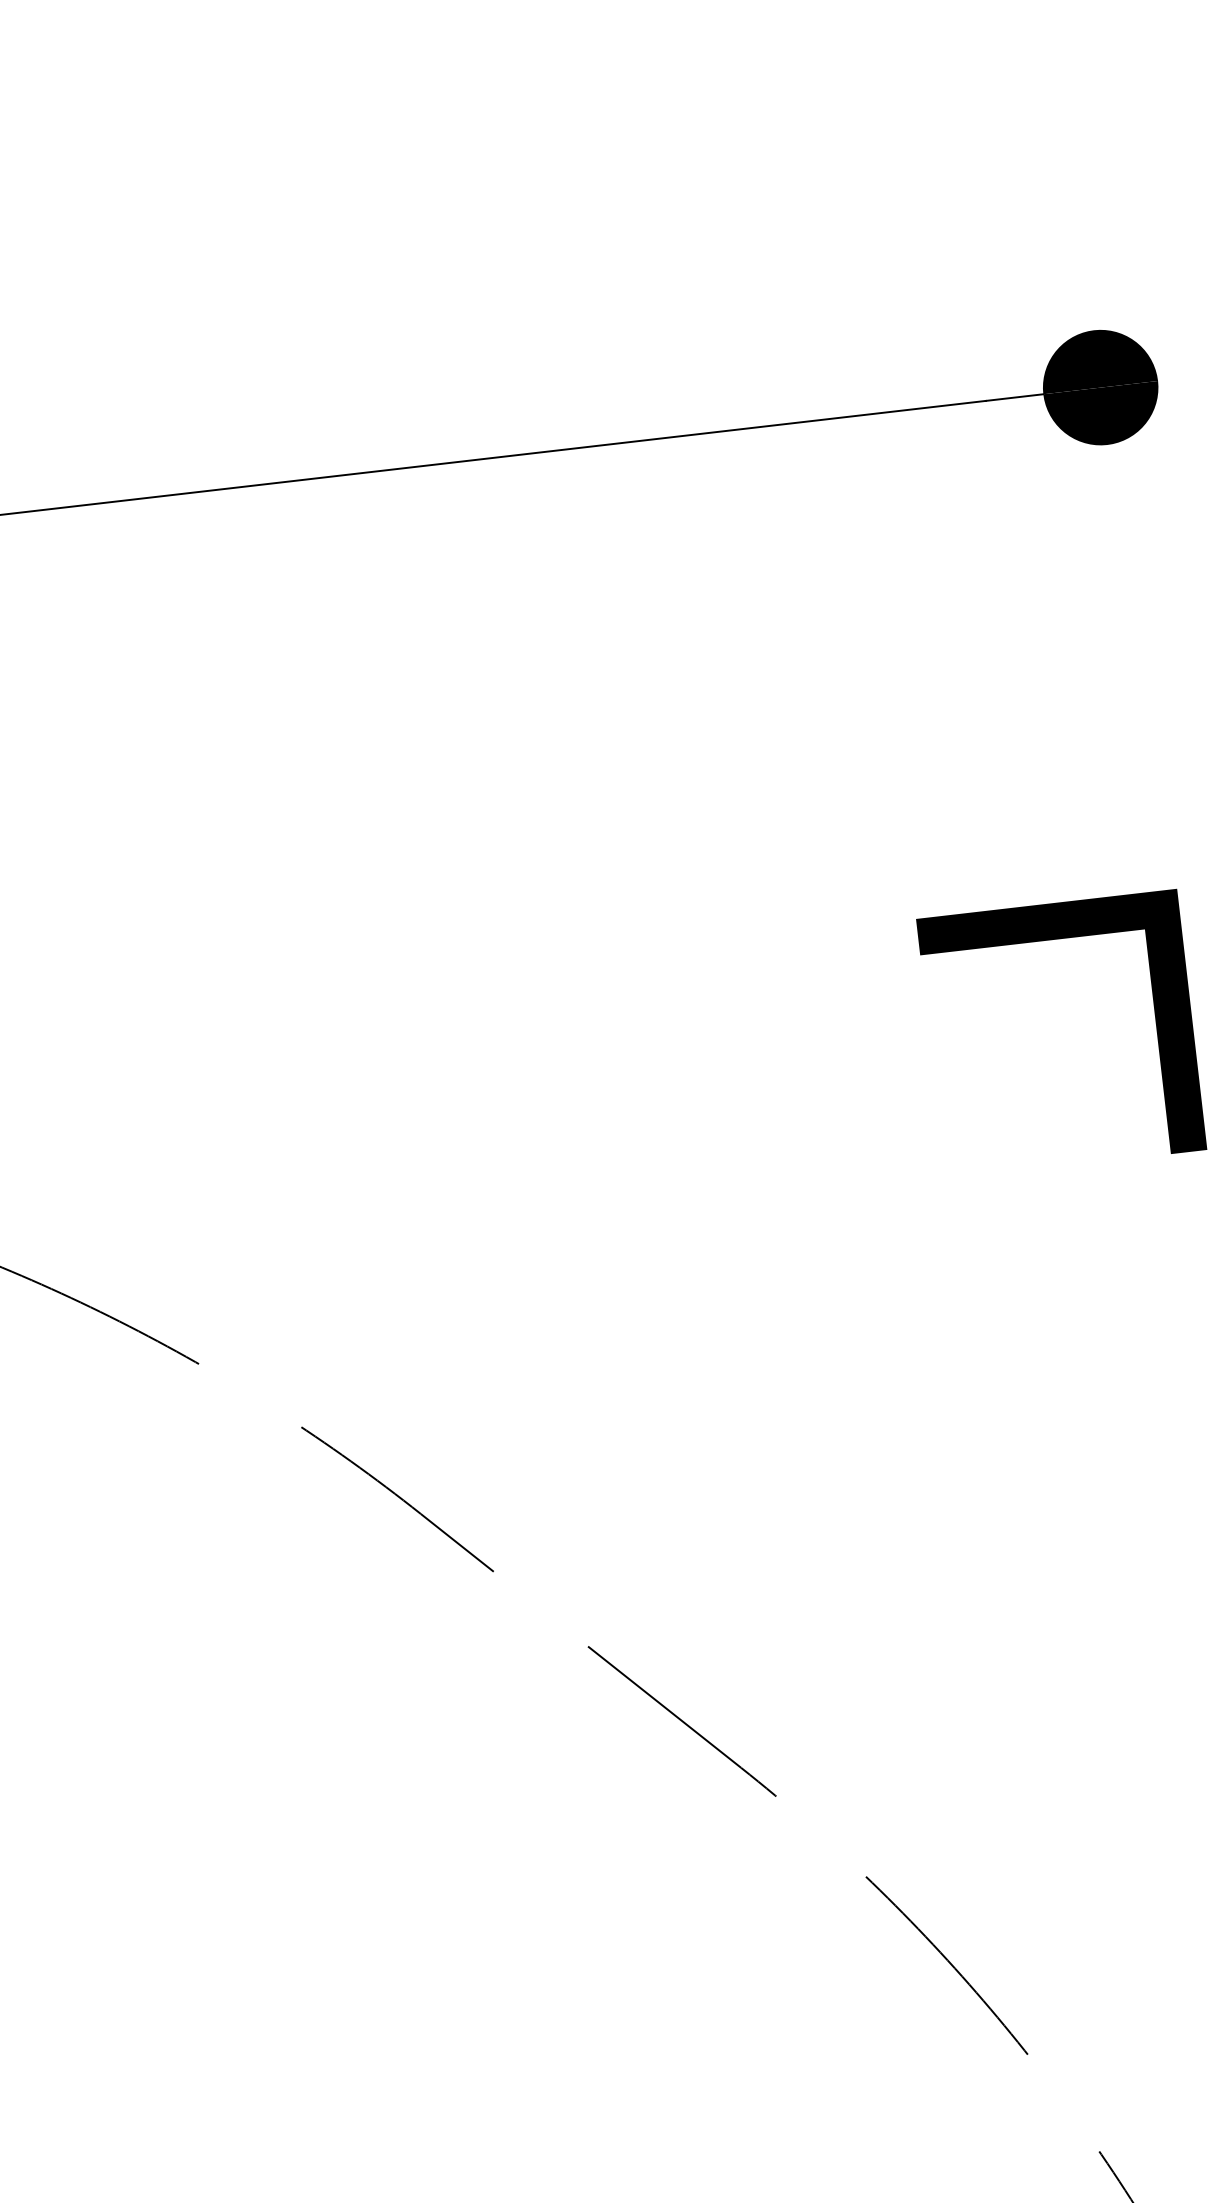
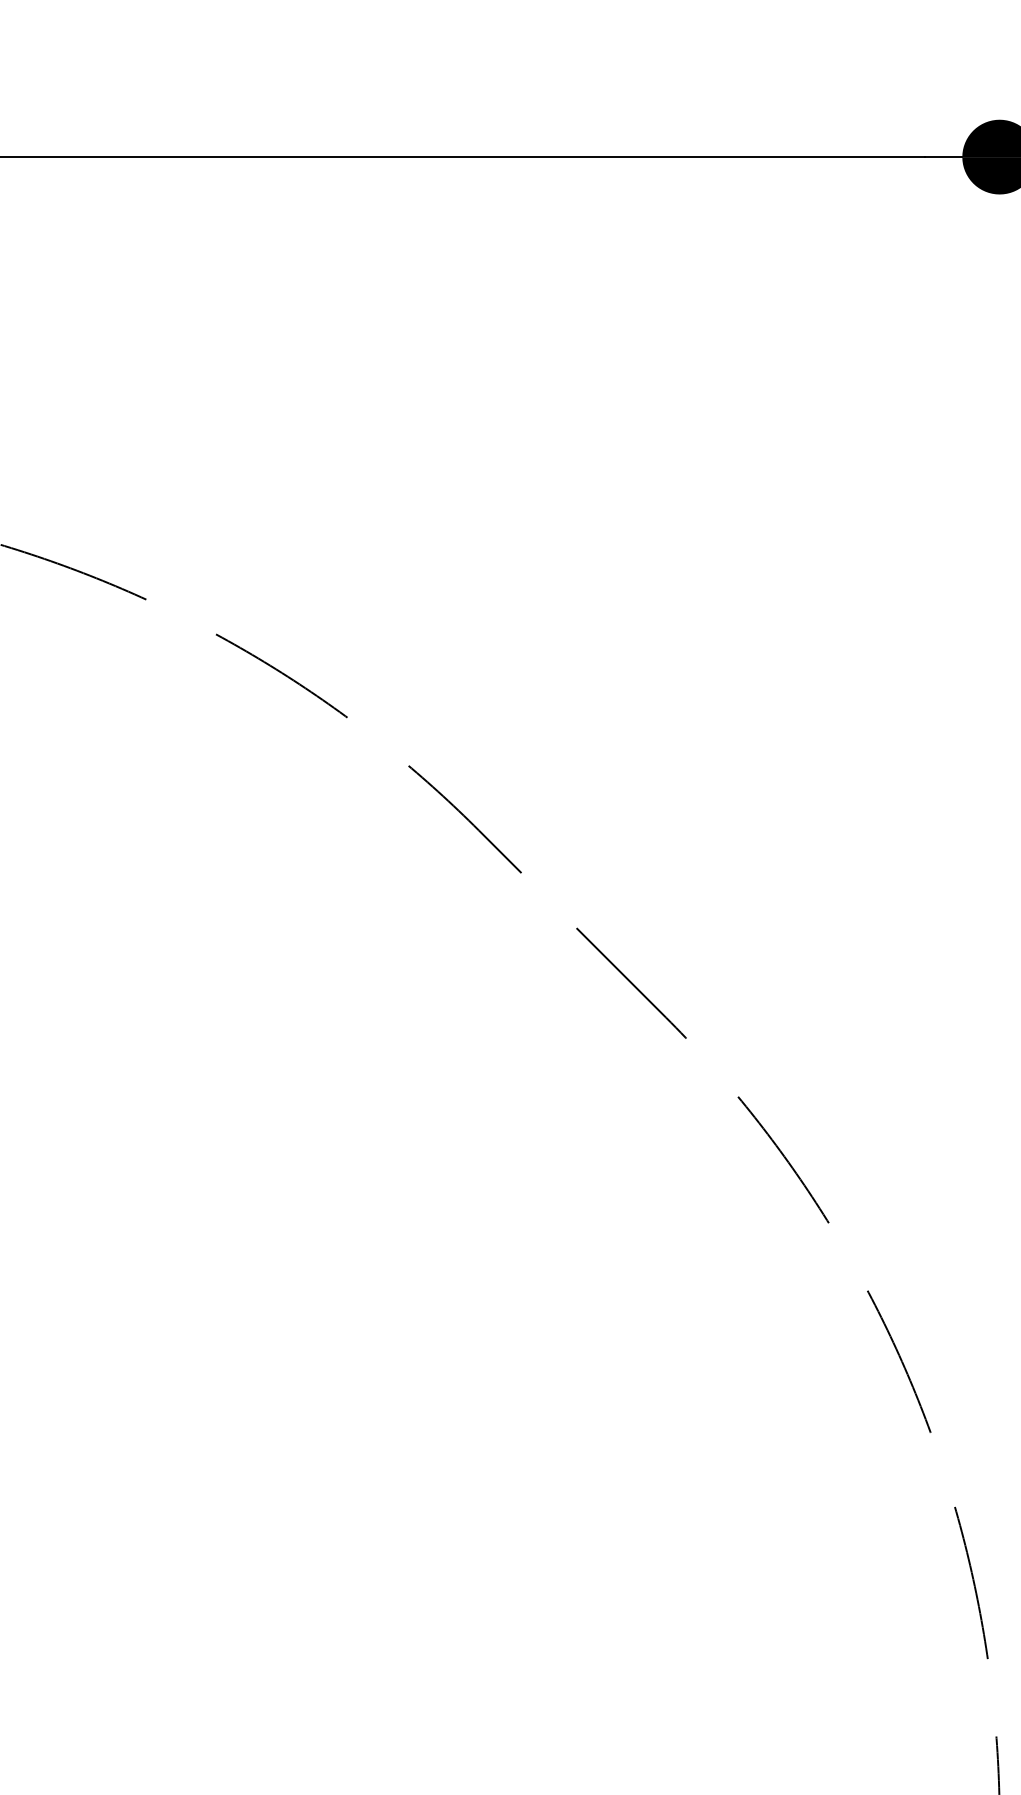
line: (1050, 940) -> (926, 508), removed

